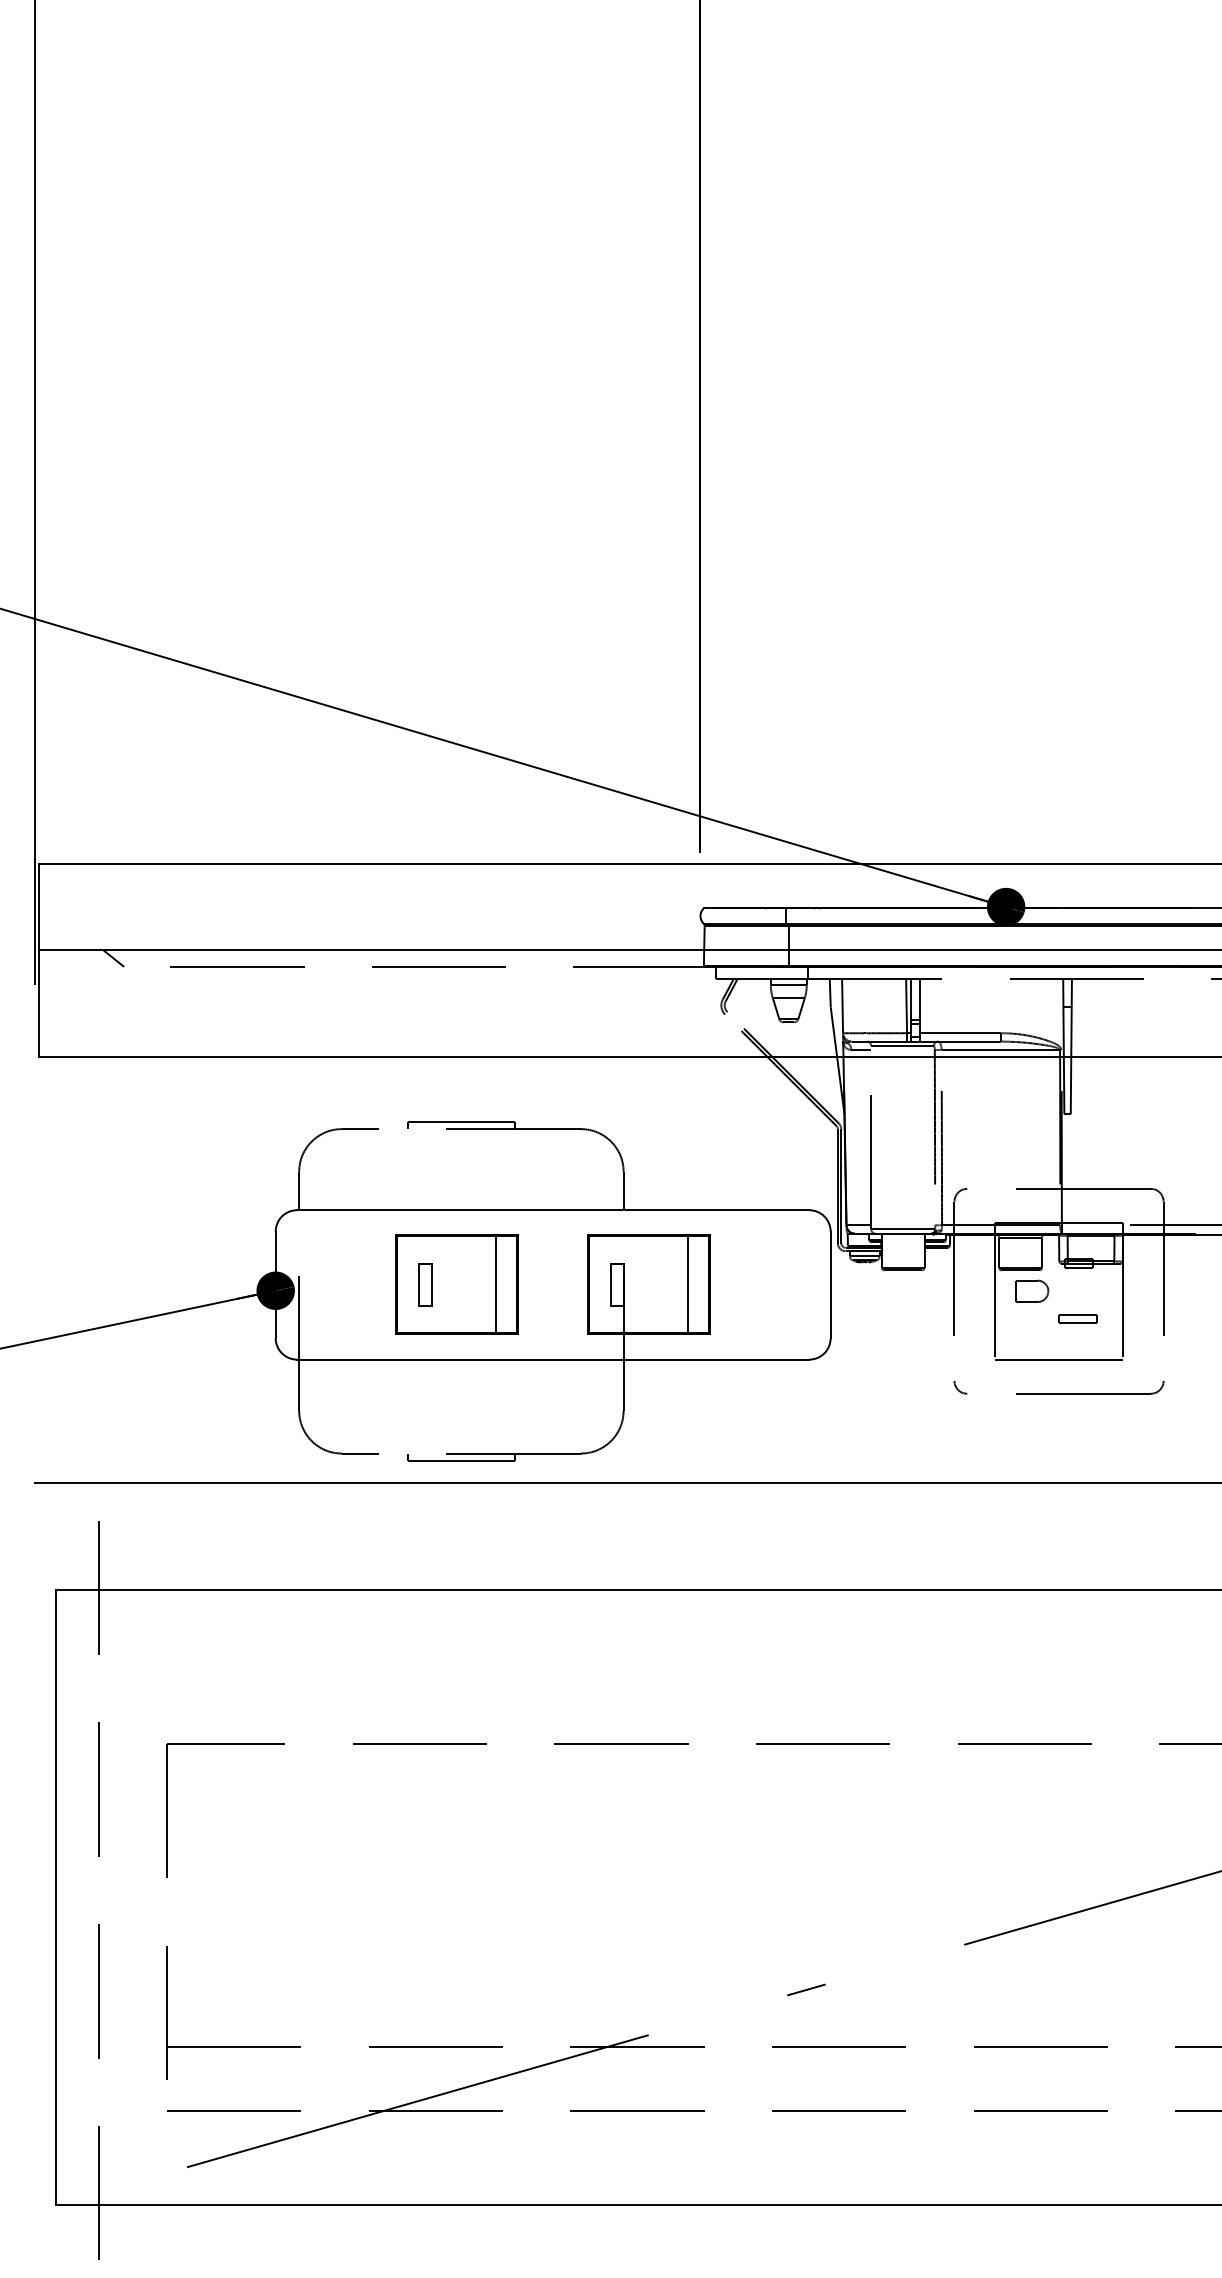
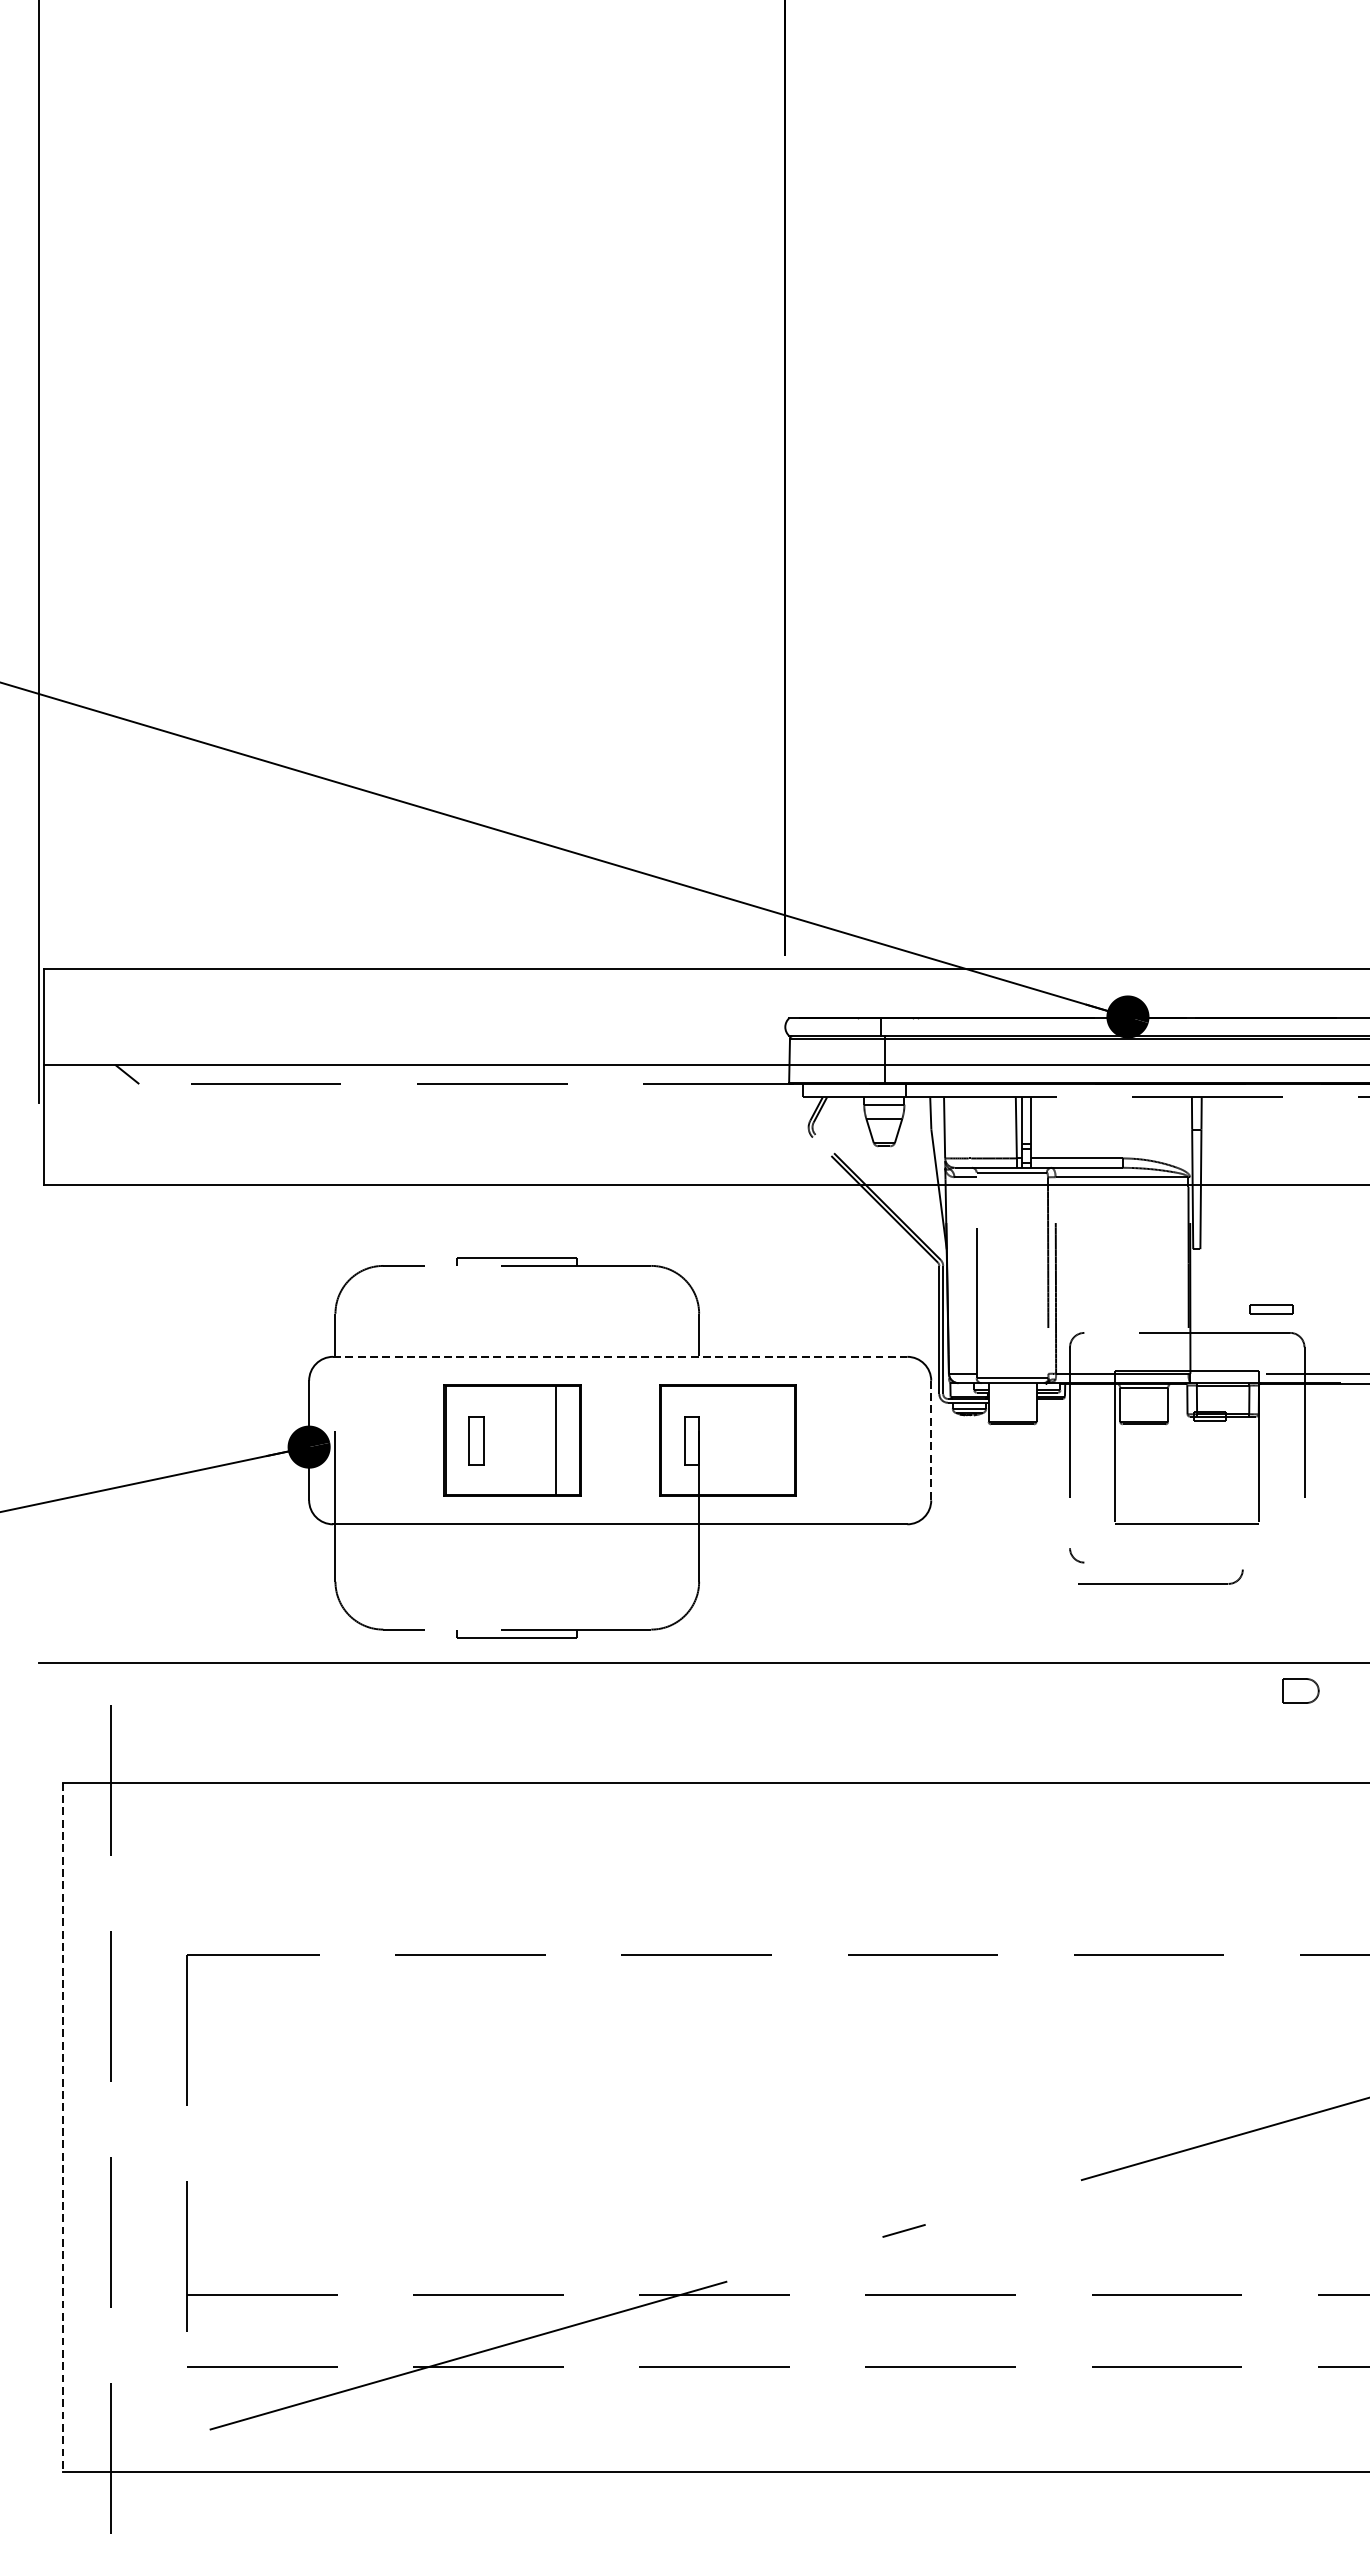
line: (553, 1210) -> (620, 1357), solid -> dashed
line: (687, 1284) -> (770, 1440), removed
line: (830, 1285) -> (931, 1441), solid -> dashed
part: (1032, 1290) -> (1300, 1690), moved
part: (1077, 1318) -> (1270, 1308), moved
part: (1090, 1387) -> (1160, 1576), moved
line: (55, 1898) -> (62, 2128), solid -> dashed

